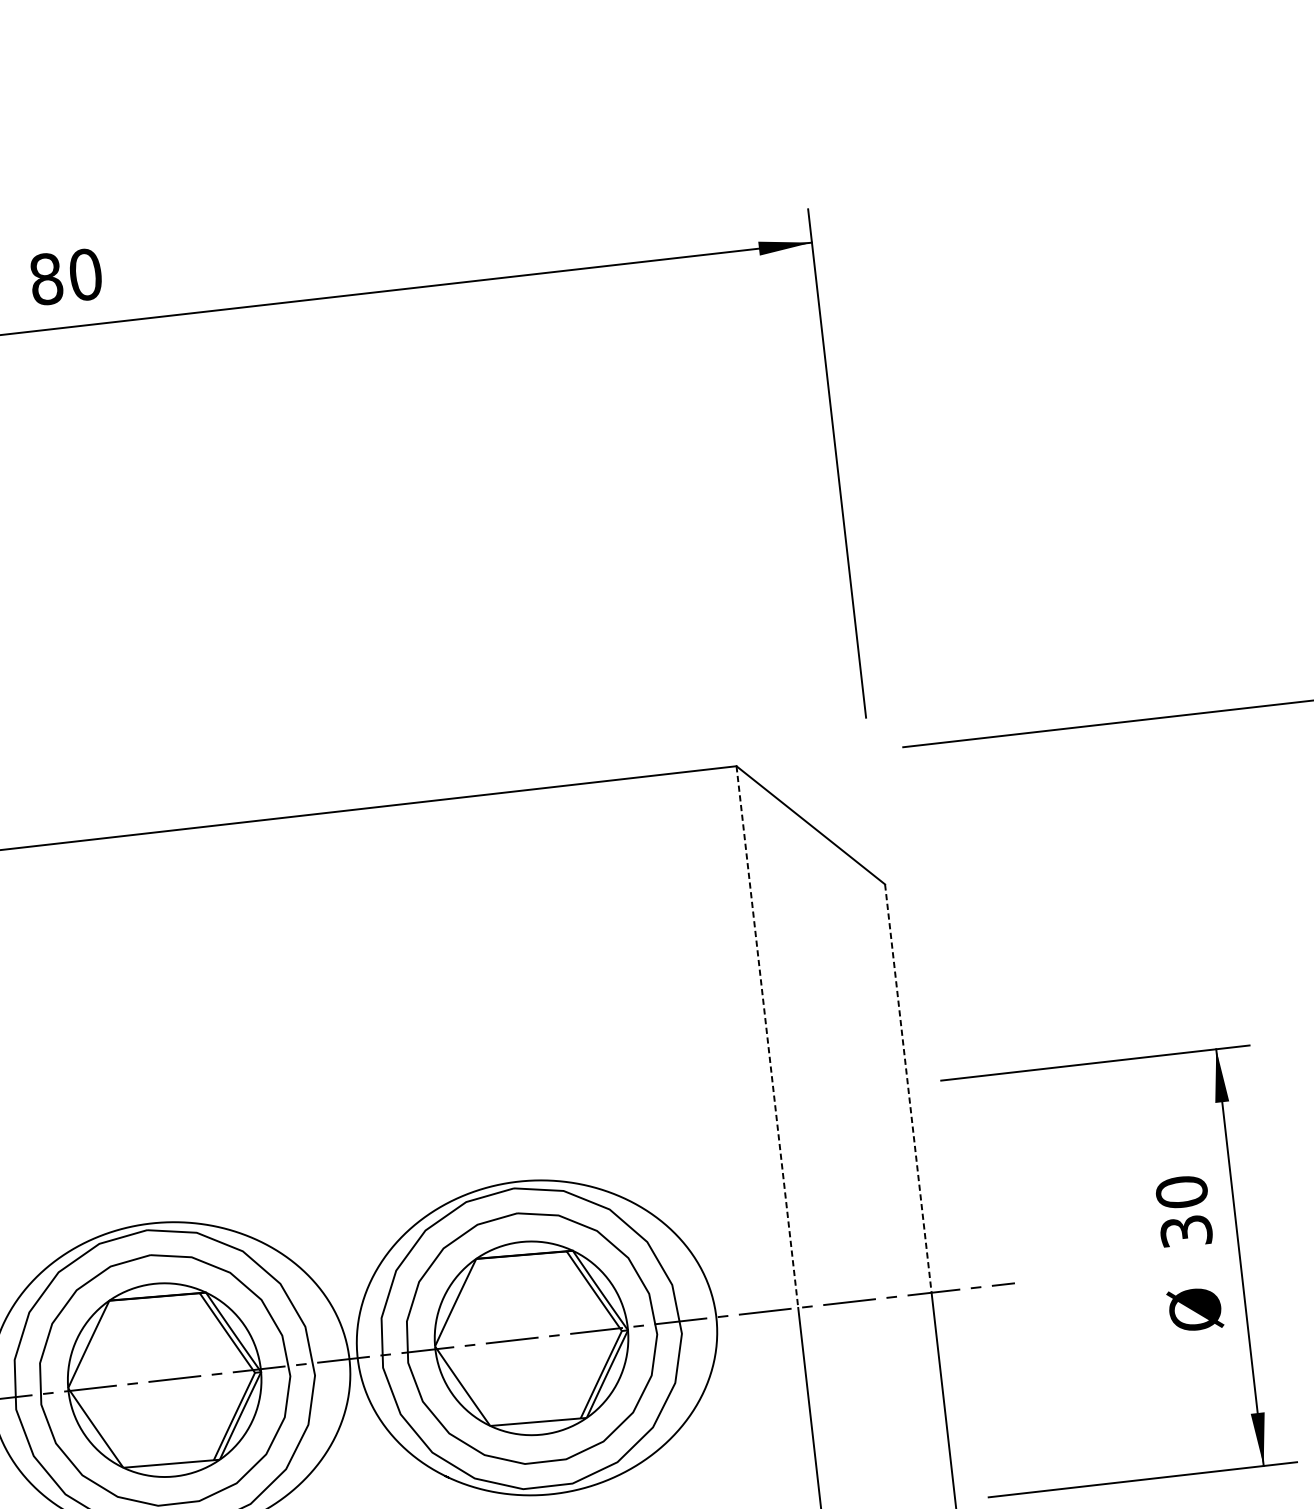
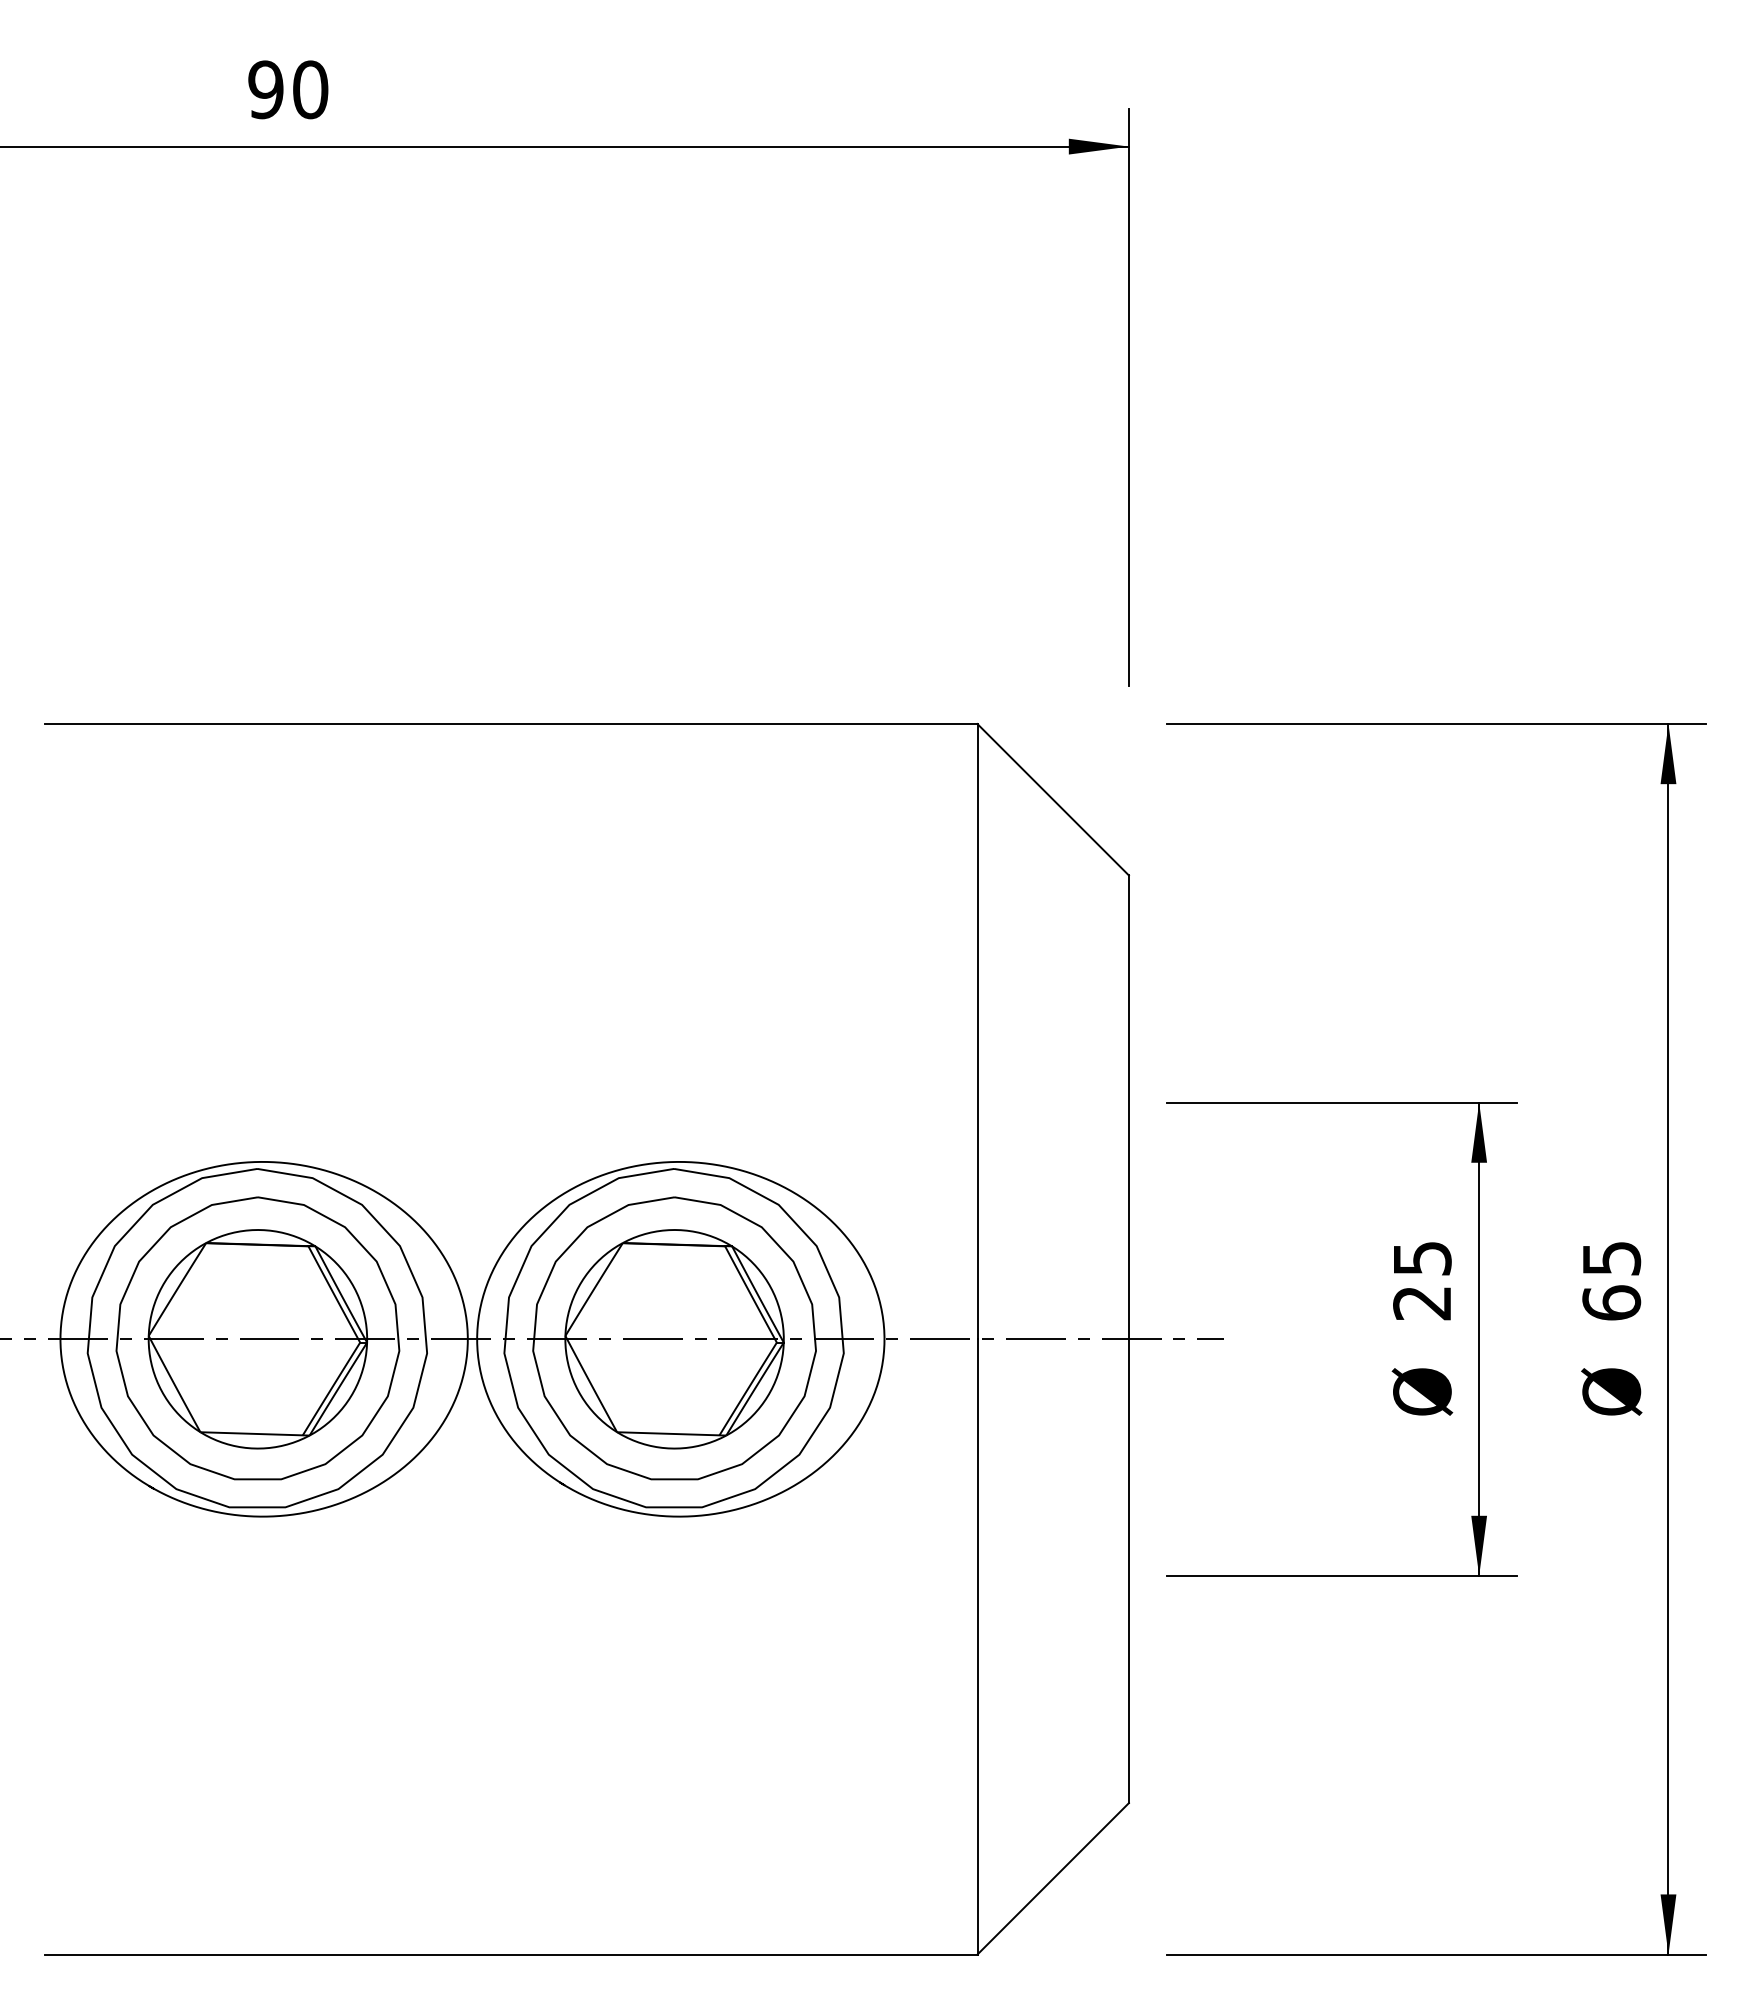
text: (45, 278) -> (265, 89), 80 -> 90
line: (767, 1036) -> (977, 1031), dashed -> solid
line: (907, 1088) -> (1128, 1107), dashed -> solid
text: (1184, 1211) -> (1422, 1280), 30 -> 25

